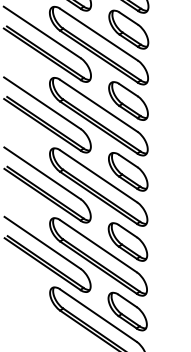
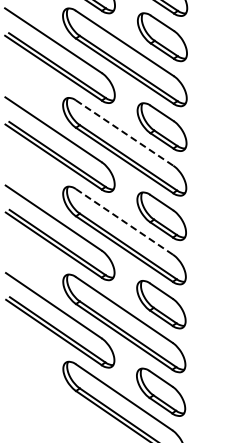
line: (98, 106) -> (124, 133), solid -> dashed
line: (98, 176) -> (124, 221), solid -> dashed

